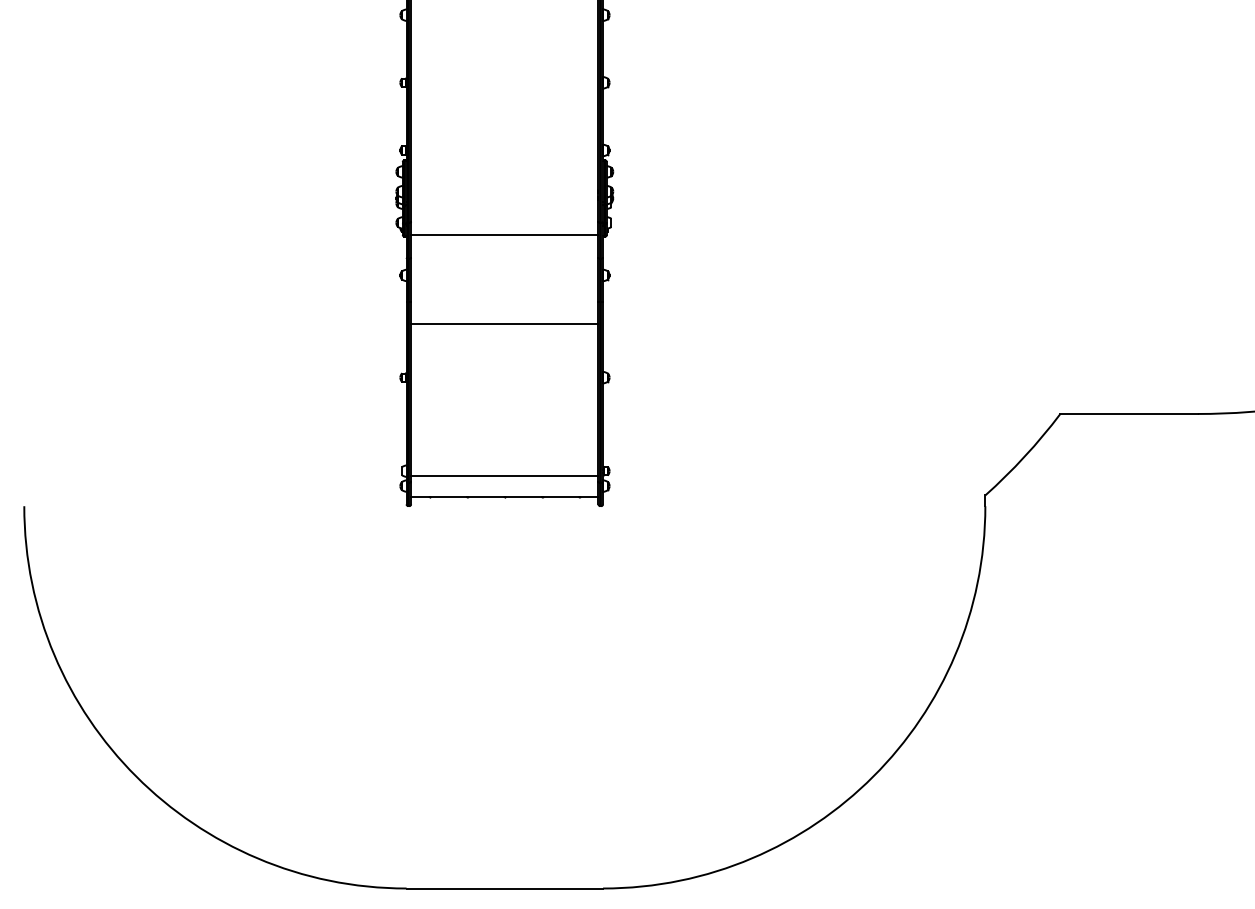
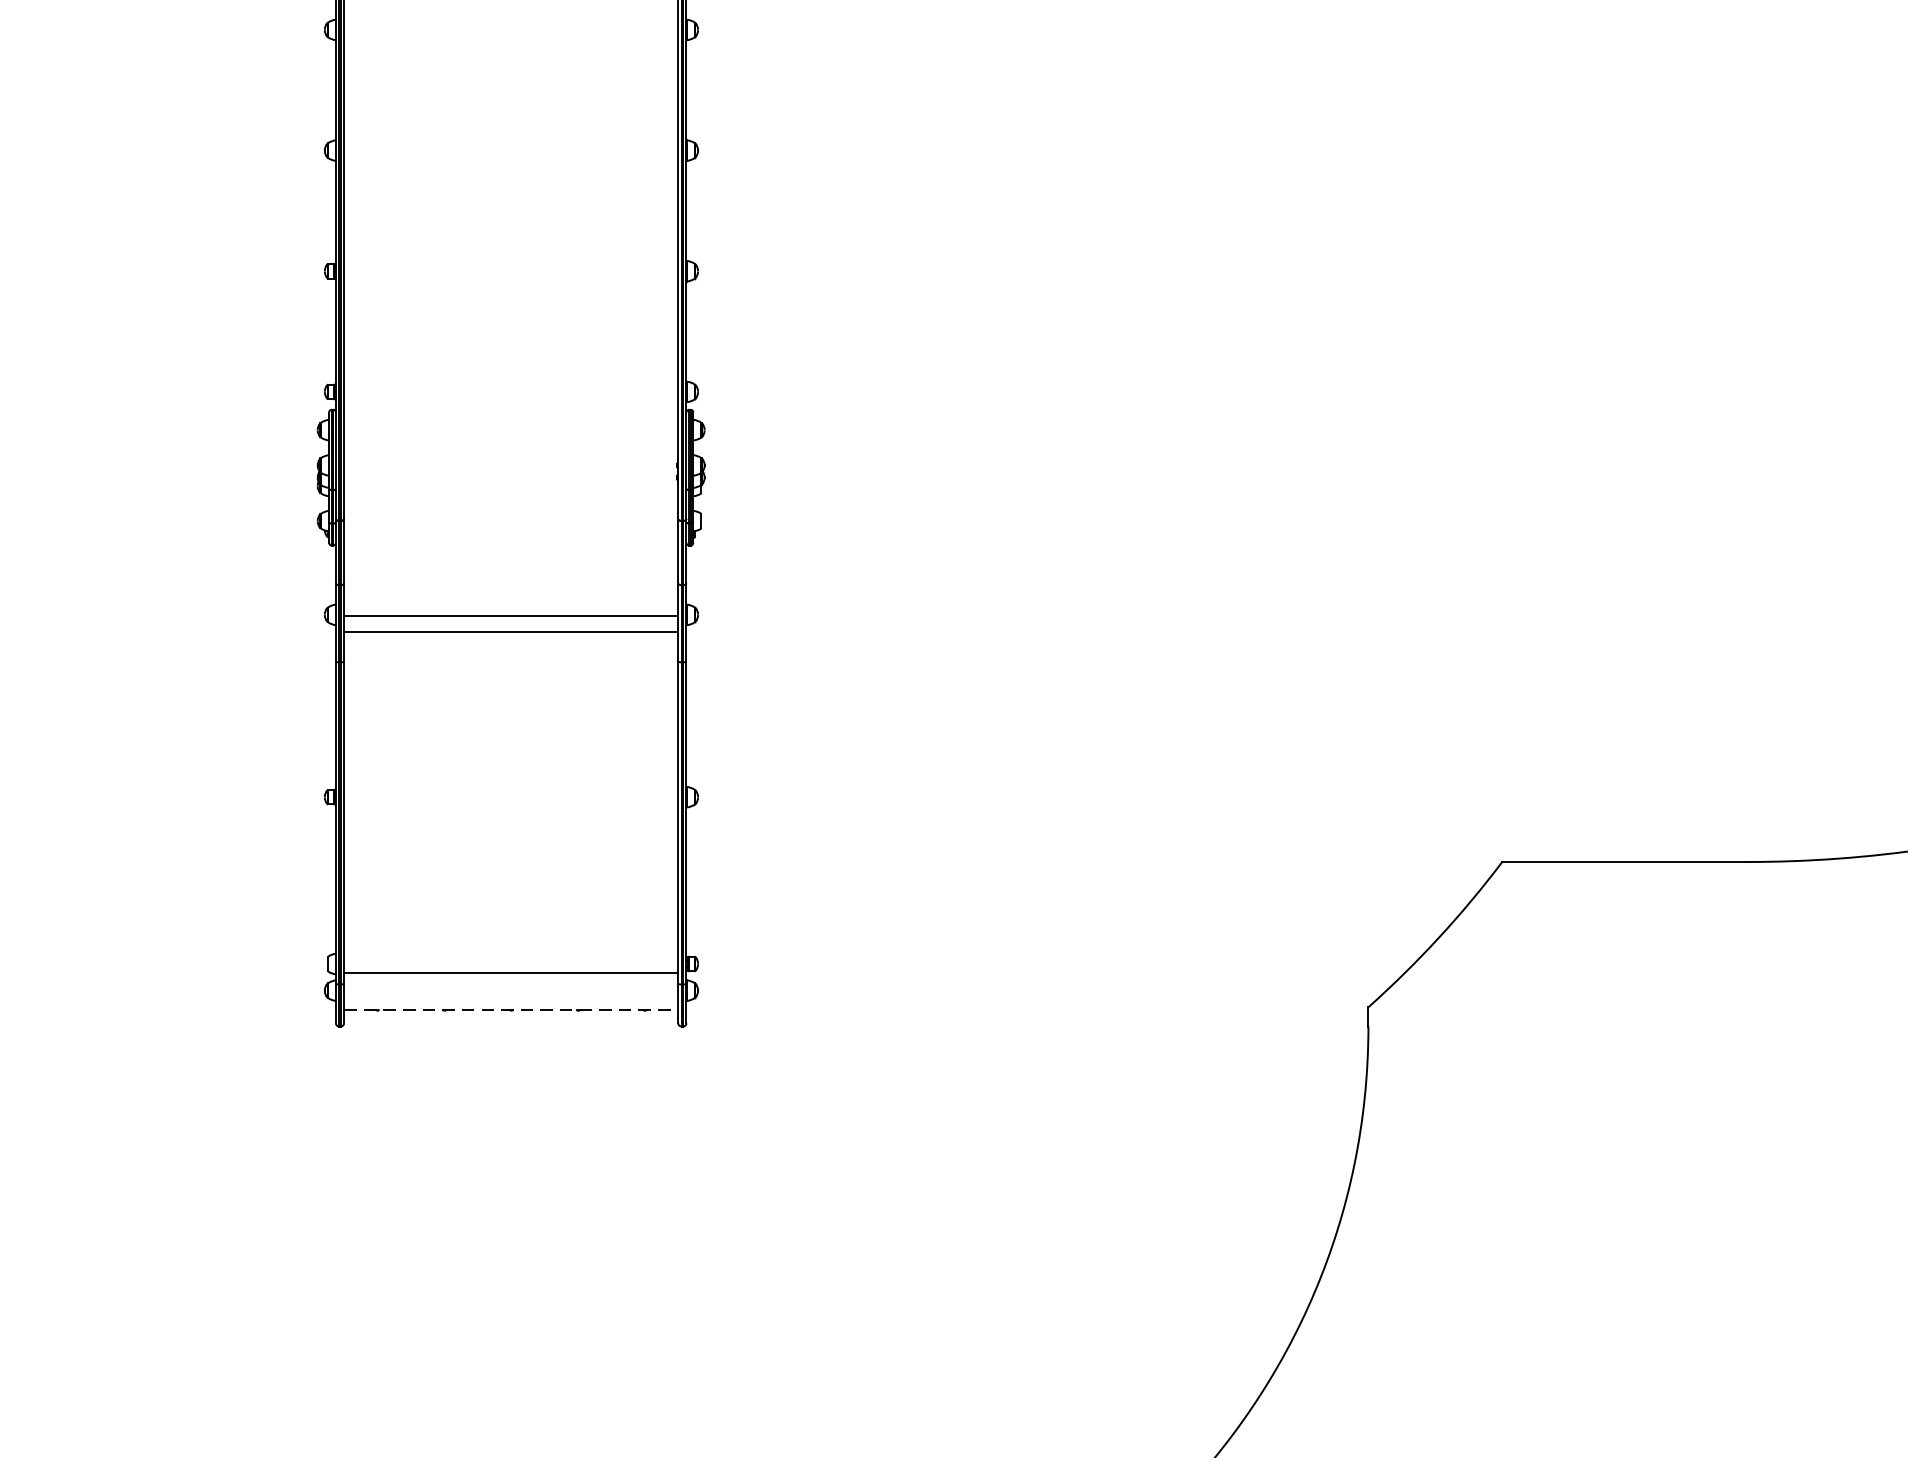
line: (504, 235) -> (510, 616), moved
line: (504, 324) -> (510, 632), moved
line: (504, 496) -> (510, 1009), solid -> dashed

